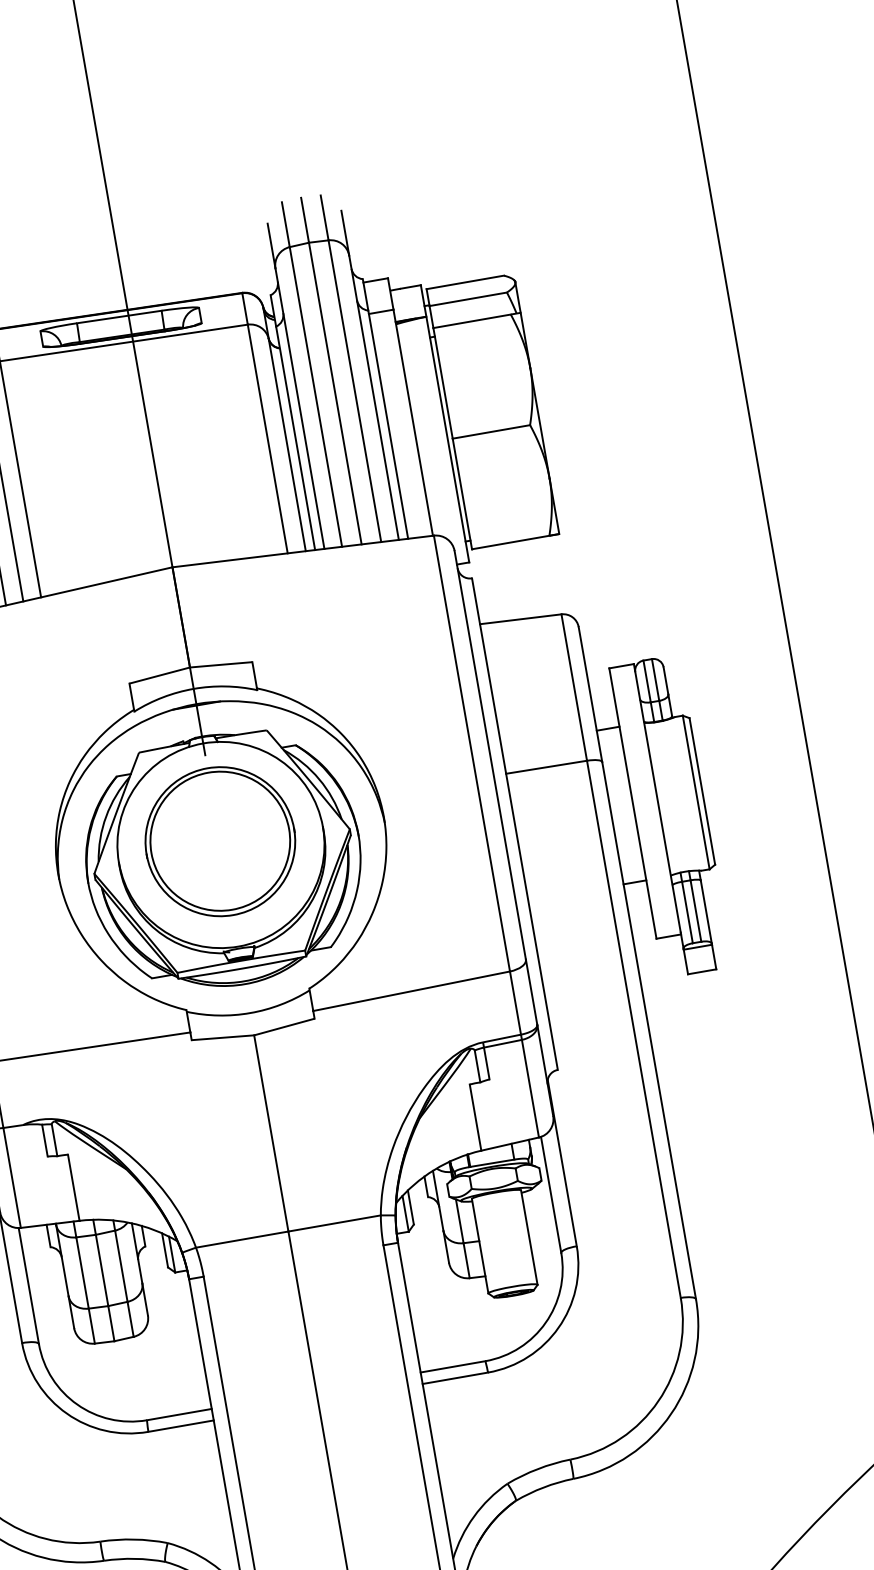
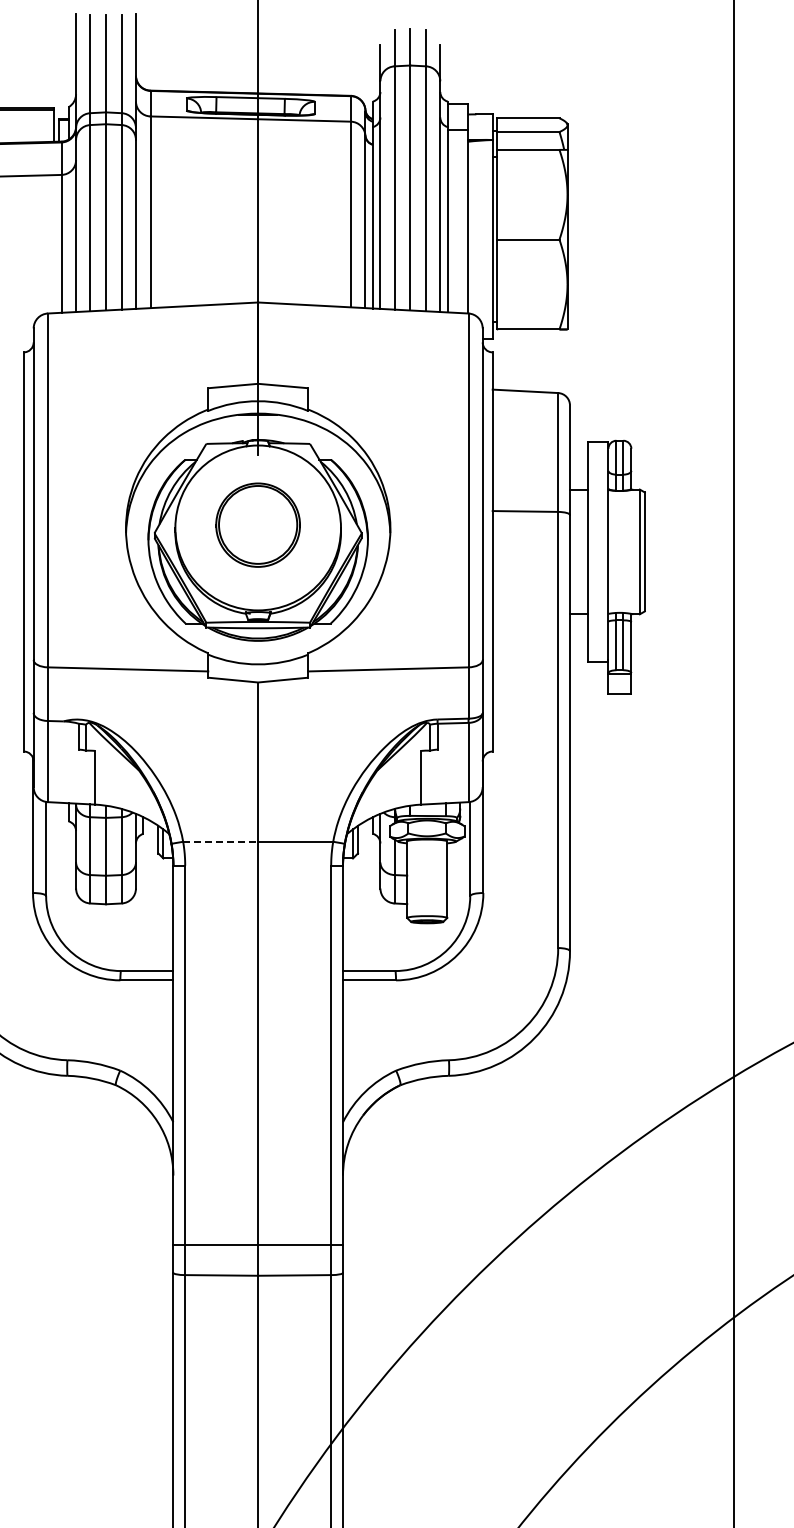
part: (219, 840) -> (257, 524), size x0.7
line: (241, 1239) -> (220, 841), solid -> dashed

